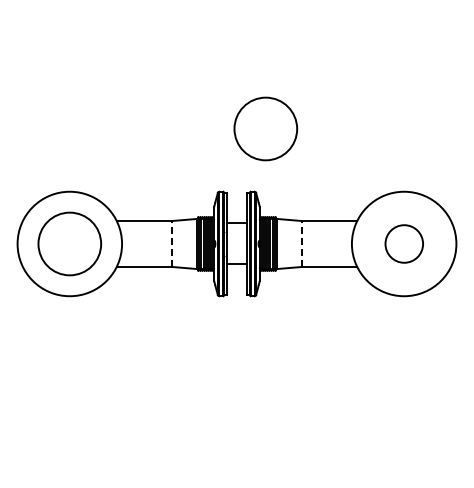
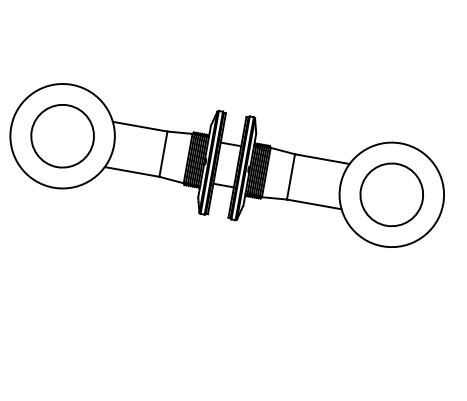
circle: (265, 128) -> (275, 56), removed
circle: (404, 243) -> (392, 194), size x1.67
line: (172, 244) -> (163, 154), dashed -> solid
line: (301, 244) -> (290, 177), dashed -> solid

